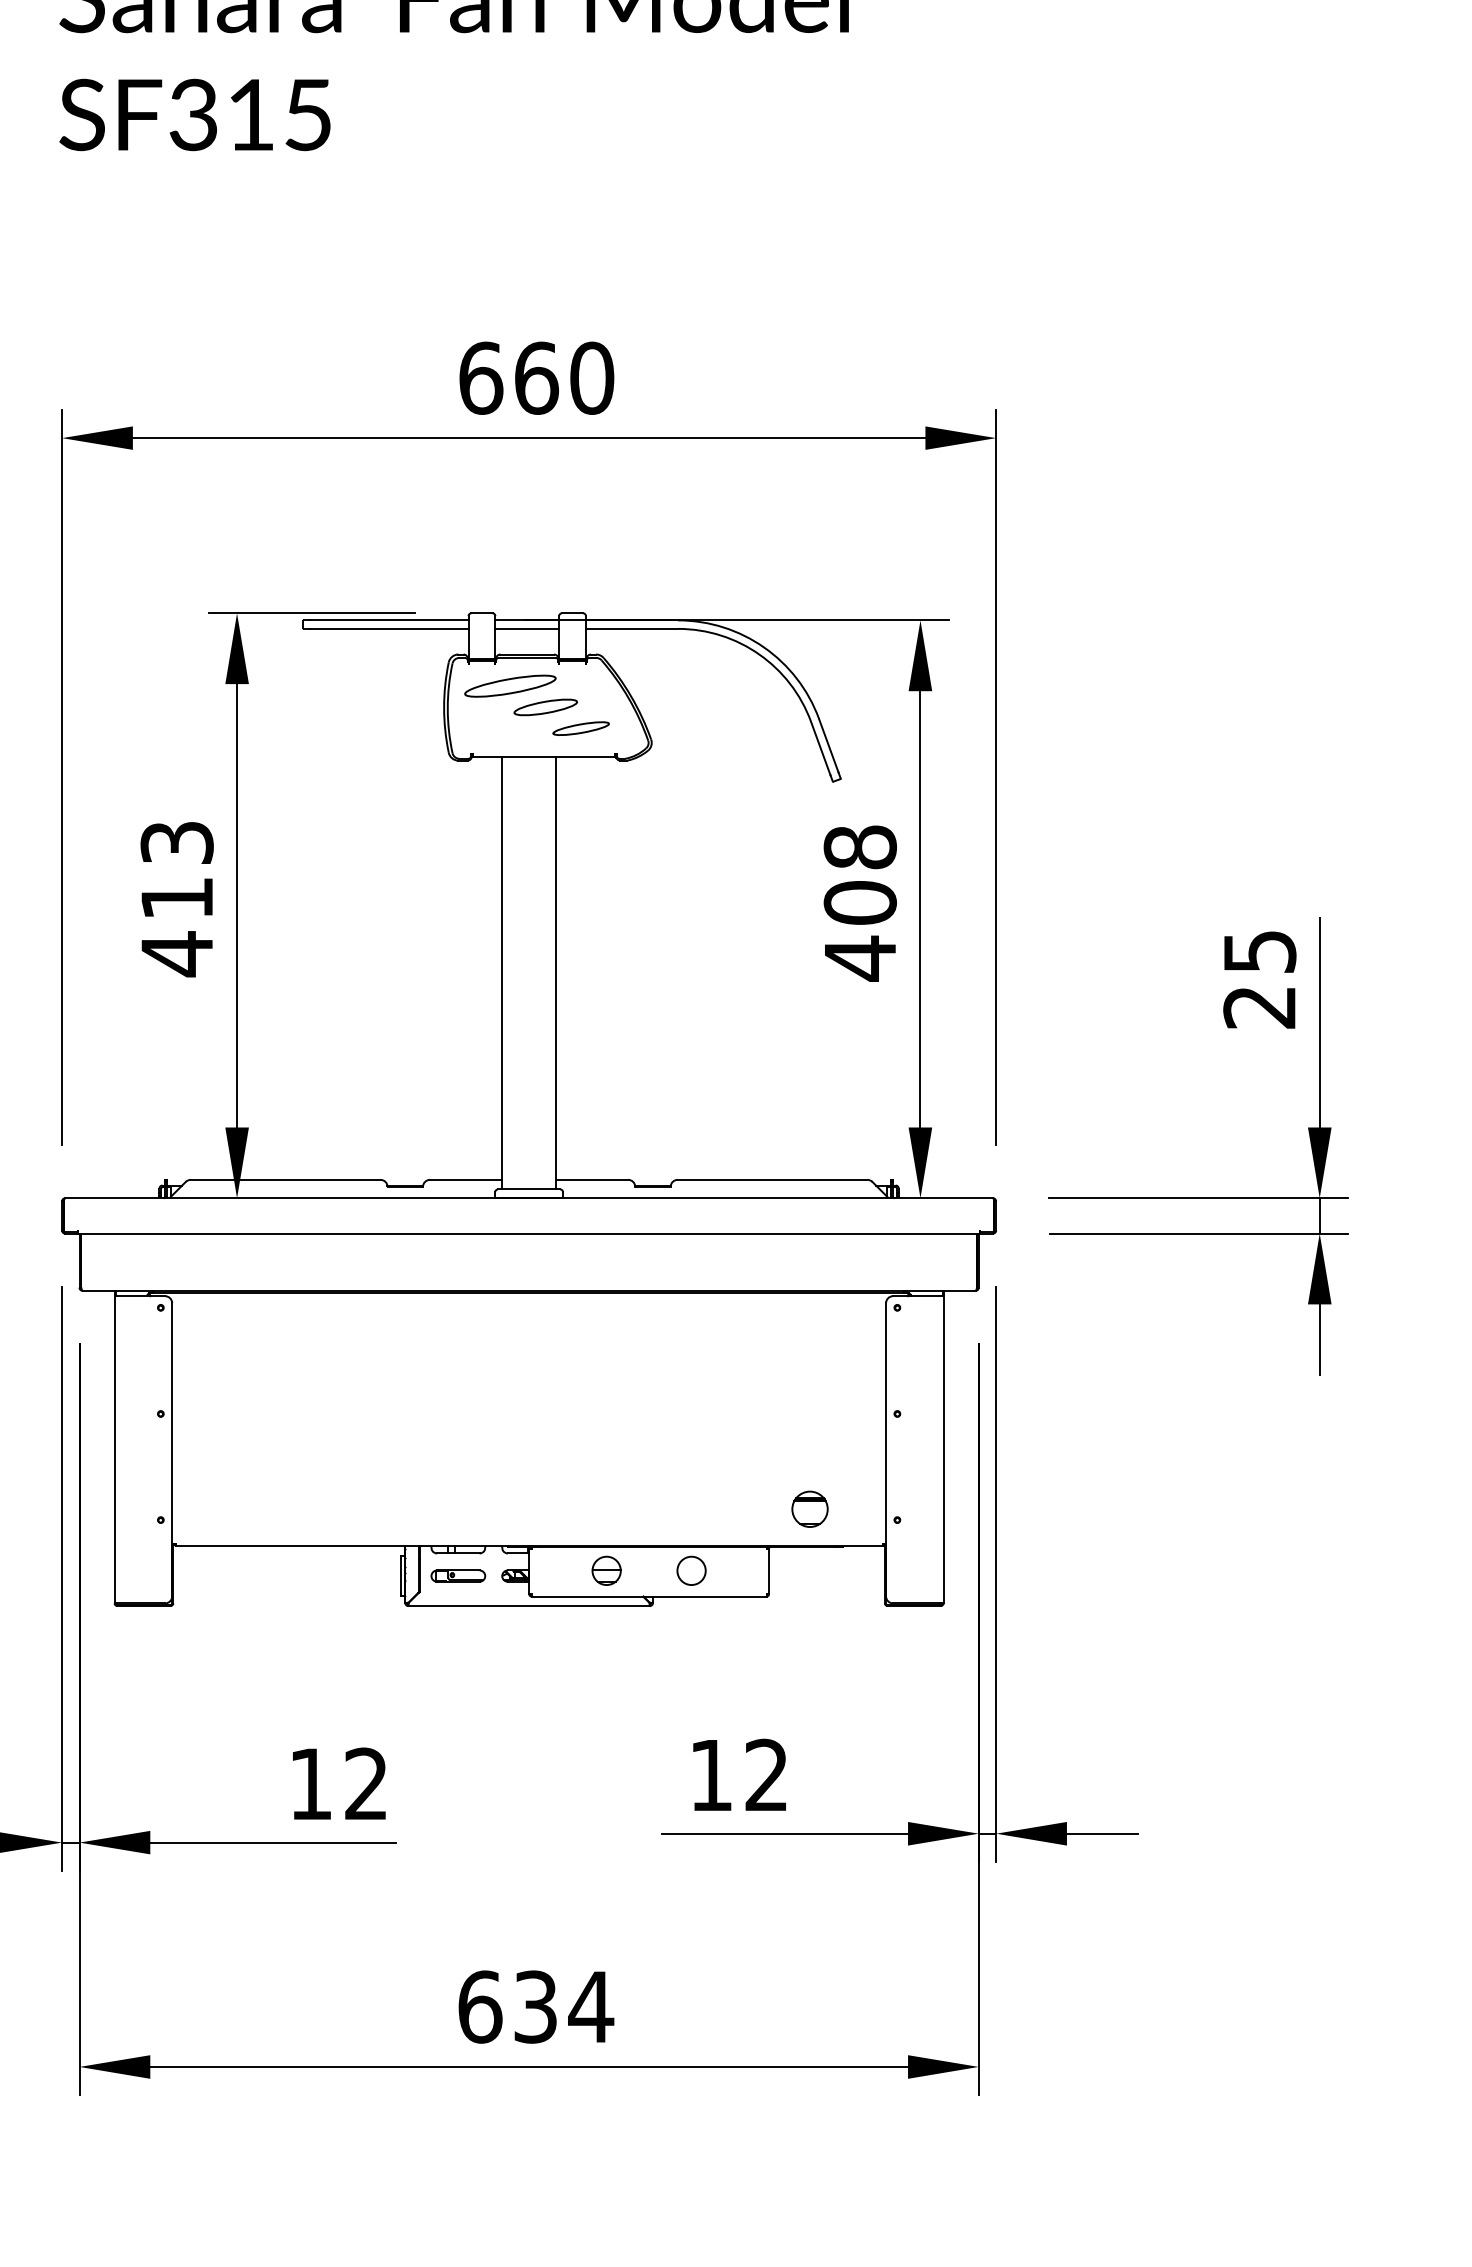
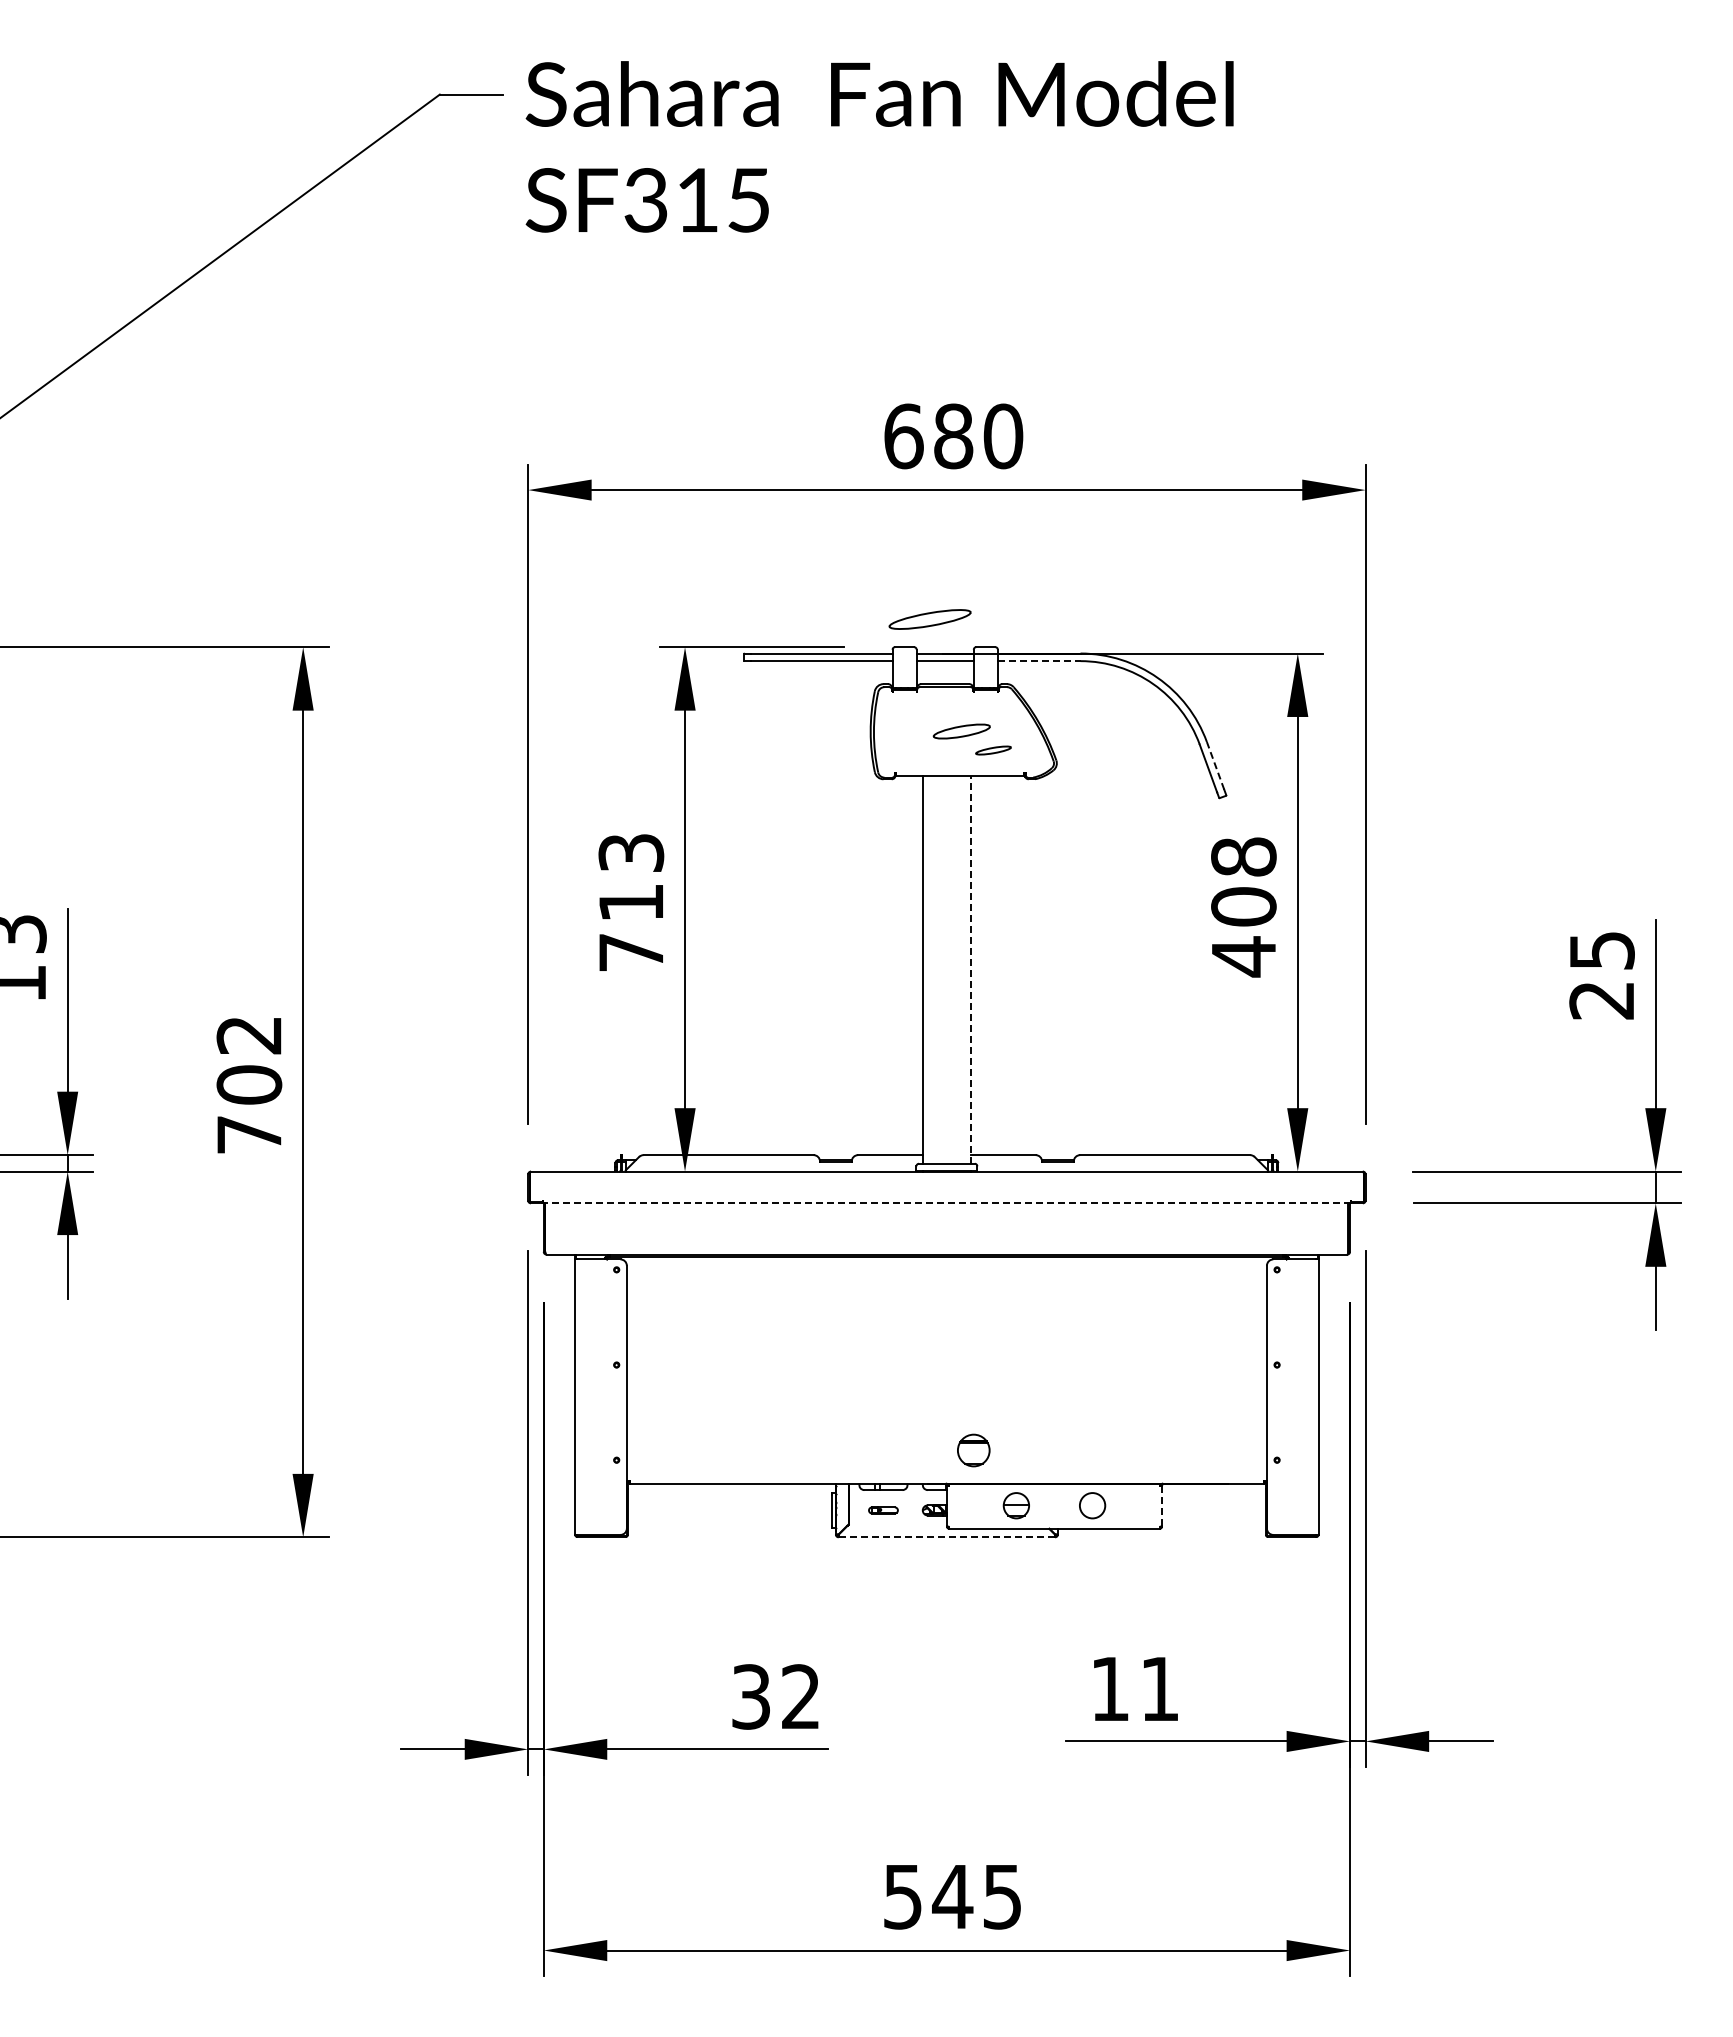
text: (536, 378) -> (953, 436), 660 -> 680
line: (632, 629) -> (1039, 661), solid -> dashed
part: (509, 686) -> (929, 619), moved
part: (581, 728) -> (993, 750), size x0.7
line: (828, 745) -> (1215, 765), solid -> dashed
text: (176, 953) -> (630, 952), 413 -> 713
line: (556, 972) -> (971, 969), solid -> dashed
line: (528, 1233) -> (946, 1203), solid -> dashed
part: (809, 1509) -> (973, 1450), moved
line: (768, 1571) -> (1161, 1506), solid -> dashed
part: (458, 1576) -> (883, 1510), size x0.6
line: (528, 1606) -> (946, 1537), solid -> dashed
text: (766, 1774) -> (1159, 1688), 12 -> 11
text: (310, 1783) -> (750, 1696), 12 -> 32
text: (536, 2006) -> (953, 1896), 634 -> 545

